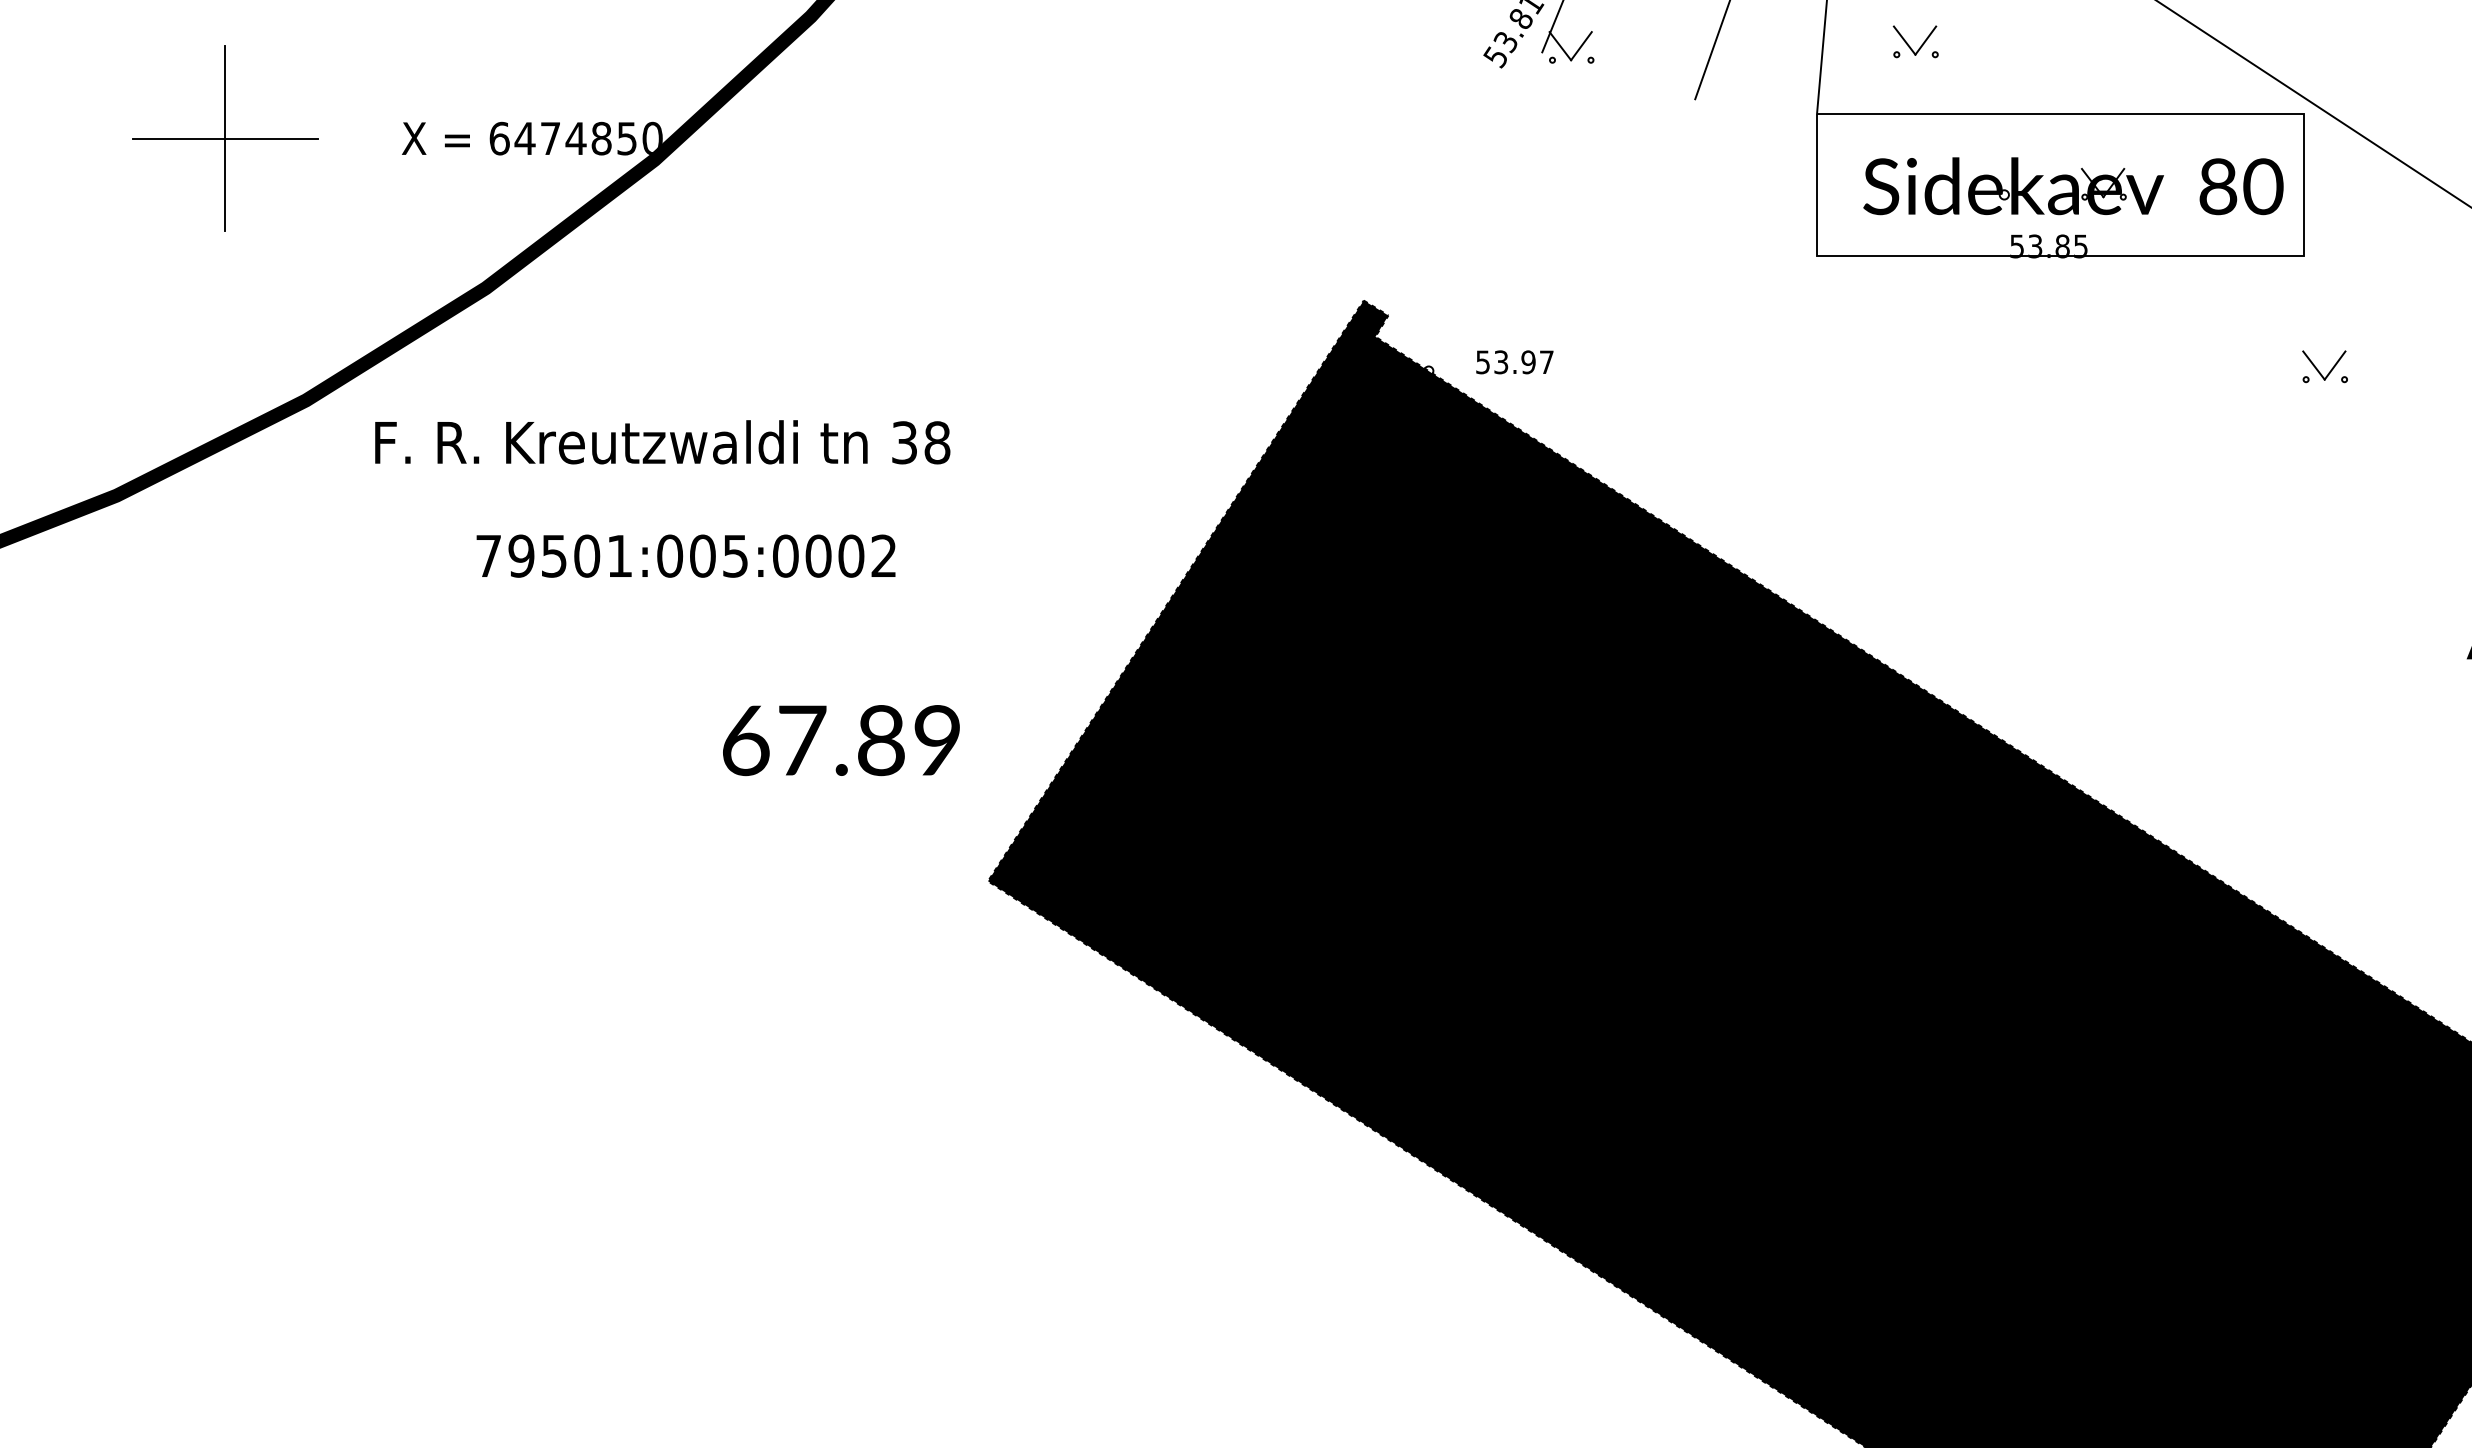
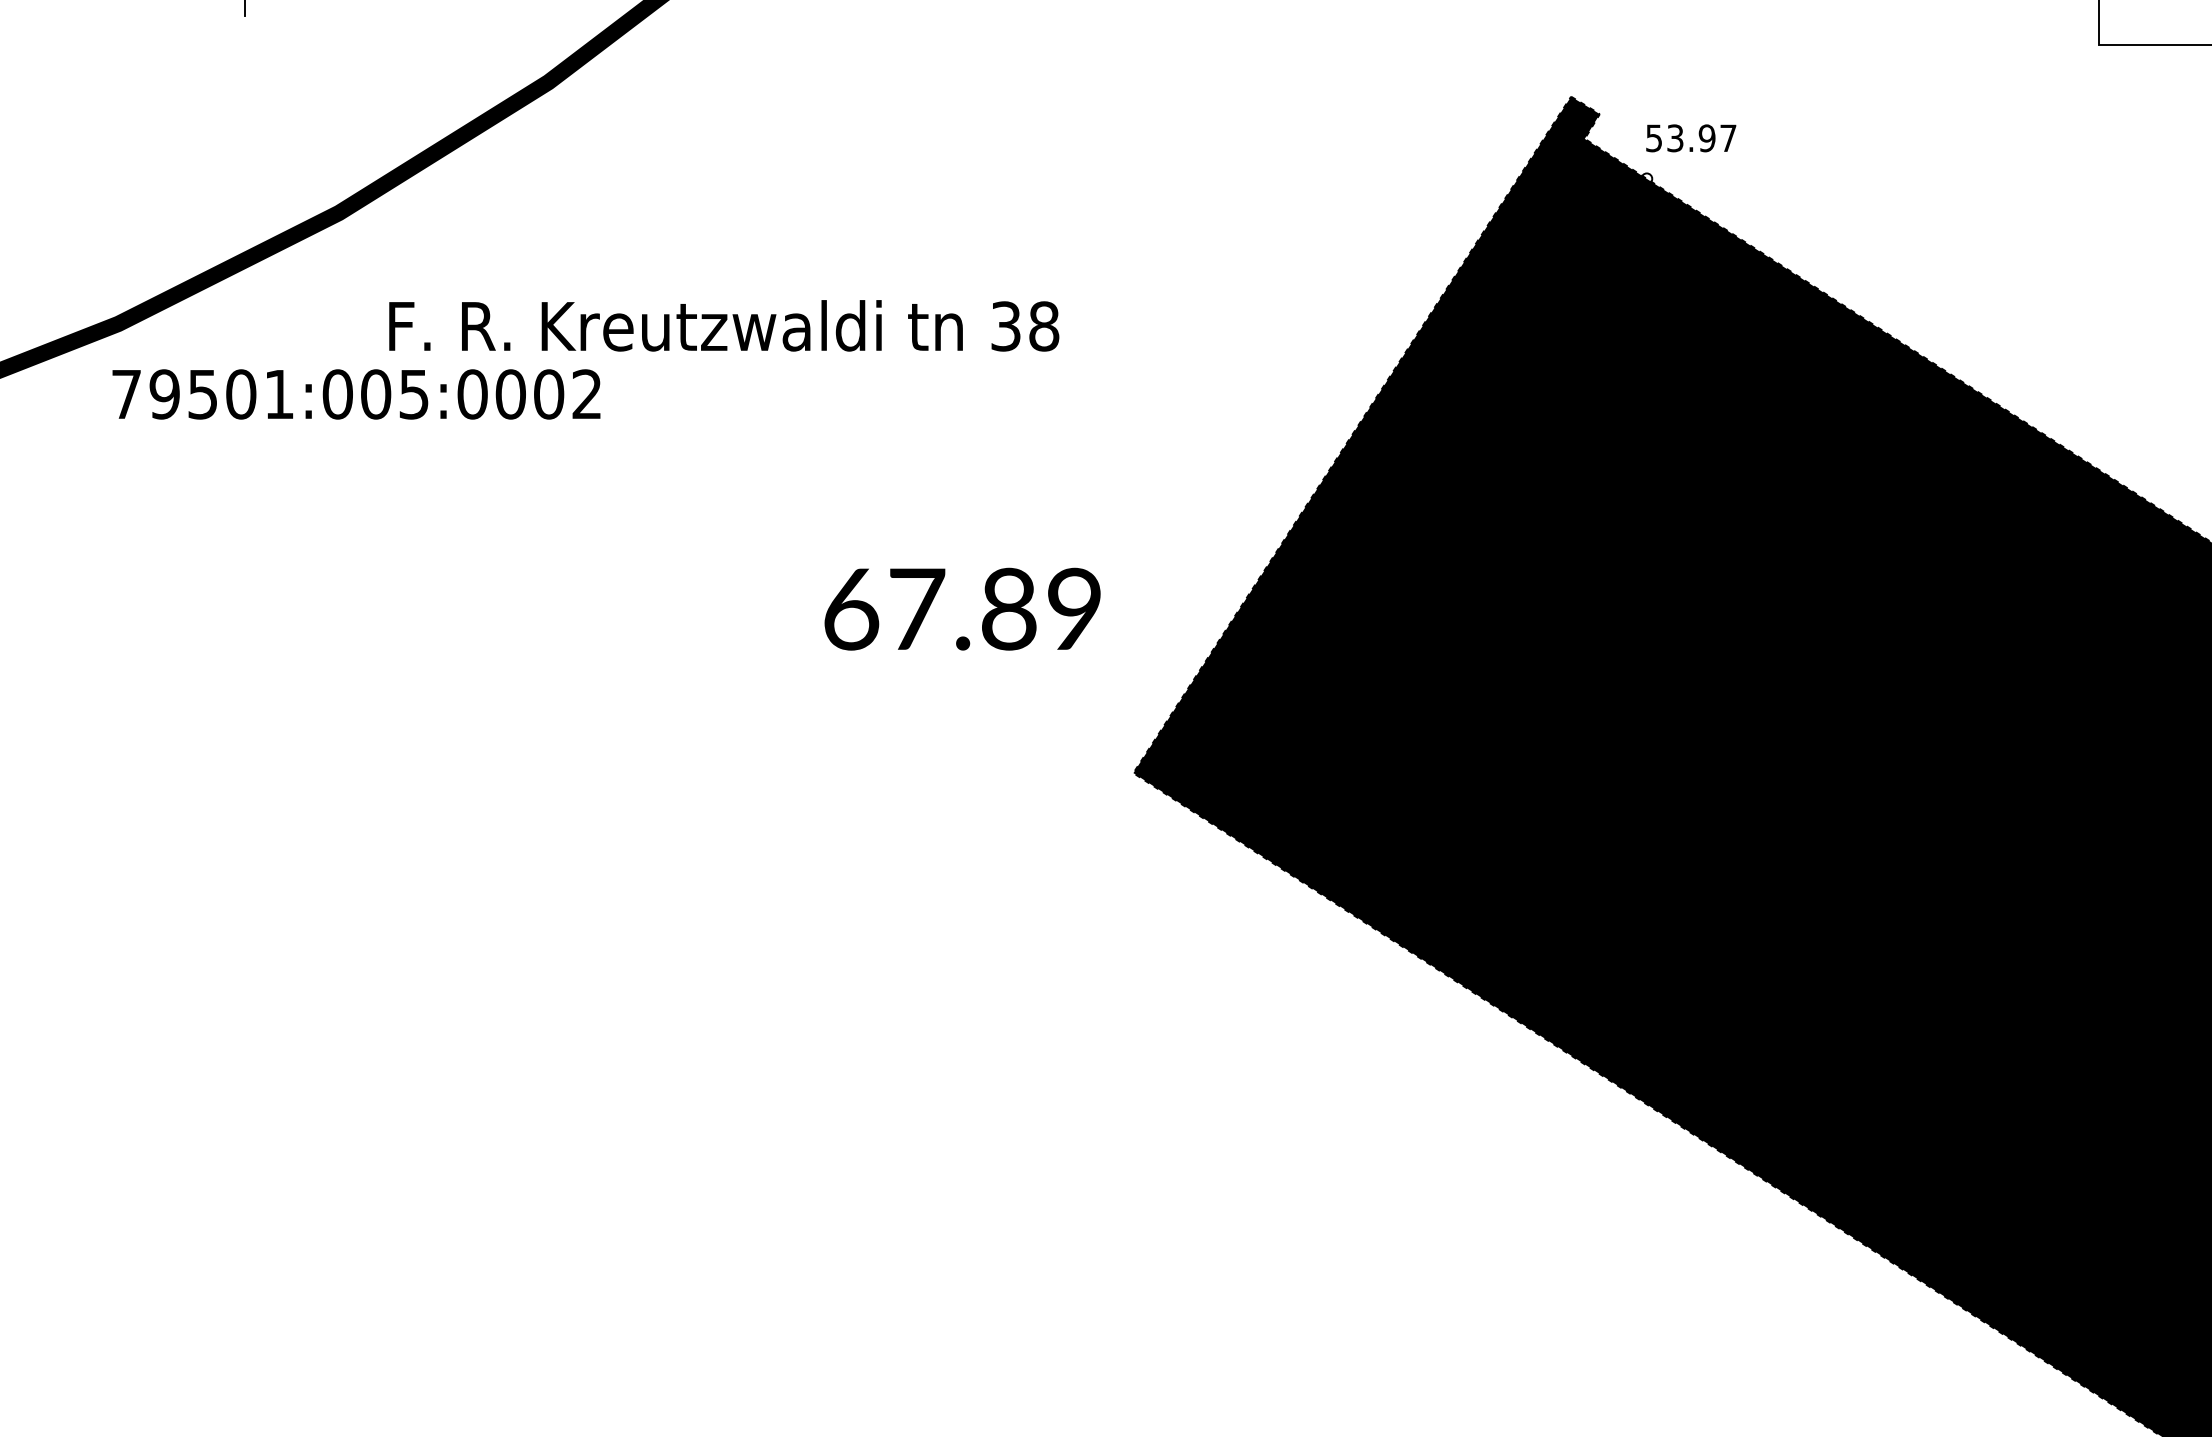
text: (1514, 362) -> (1690, 138), moved
text: (662, 442) -> (723, 326), moved
text: (685, 555) -> (355, 393), moved

